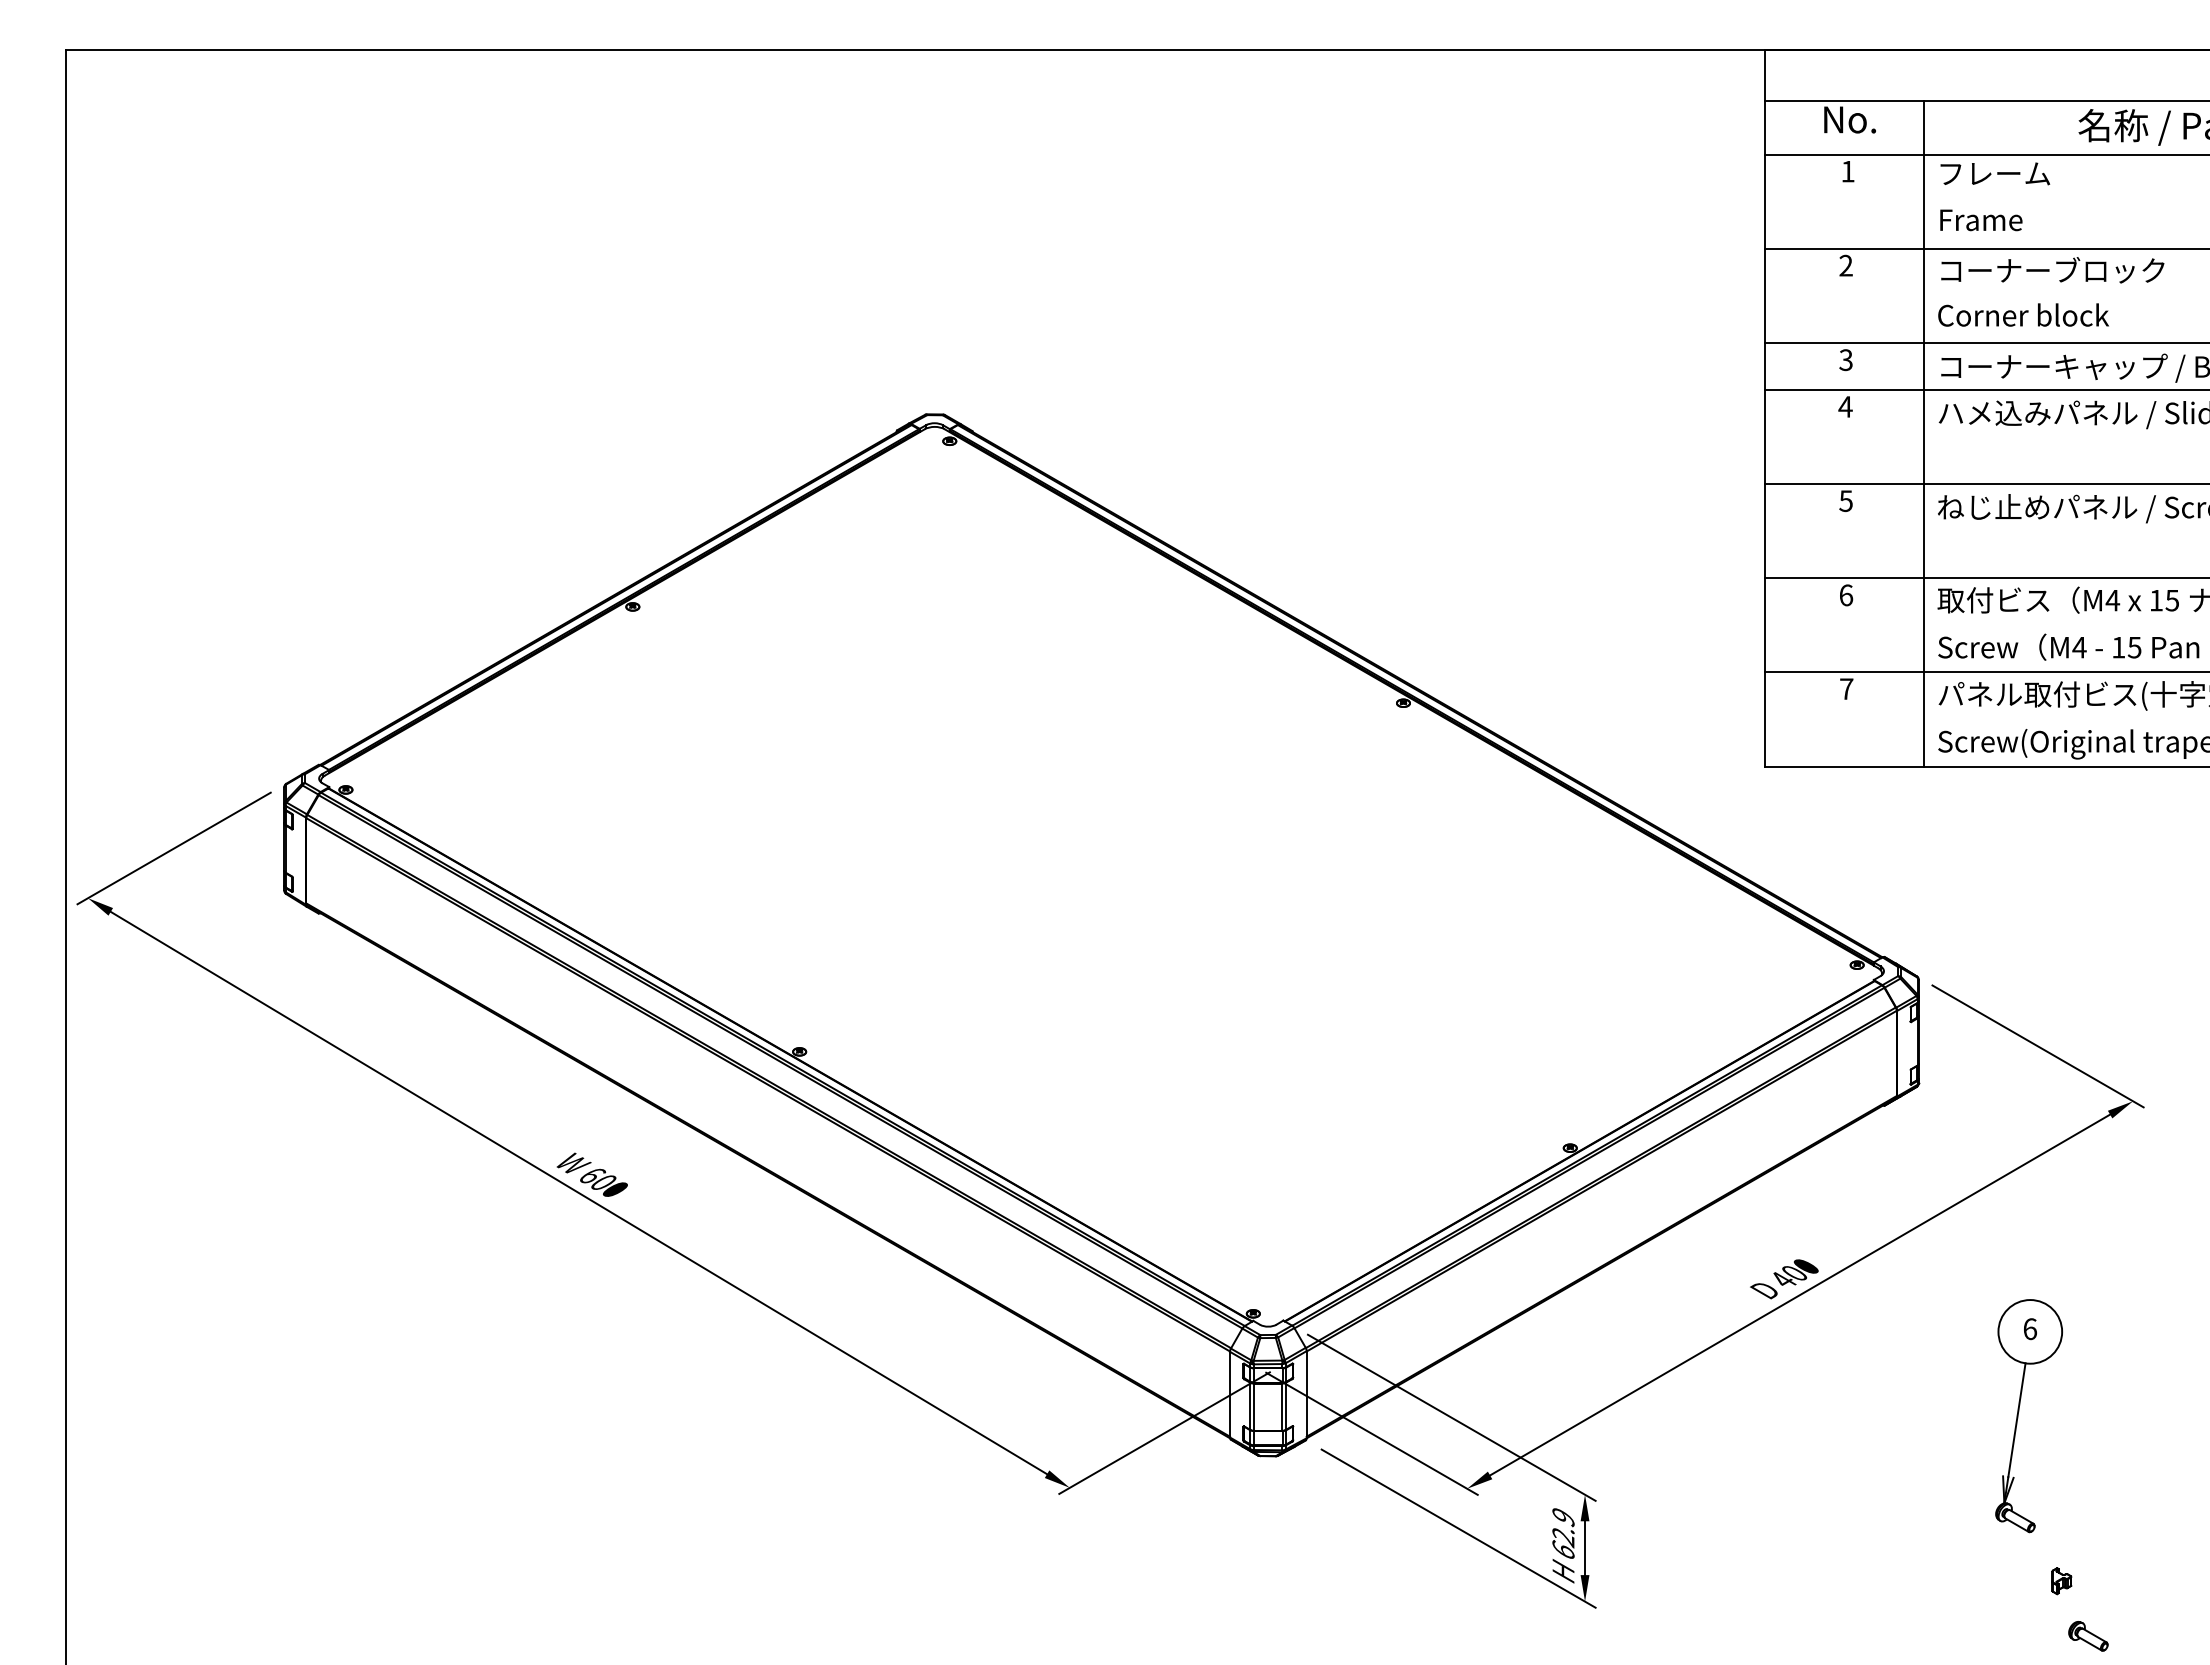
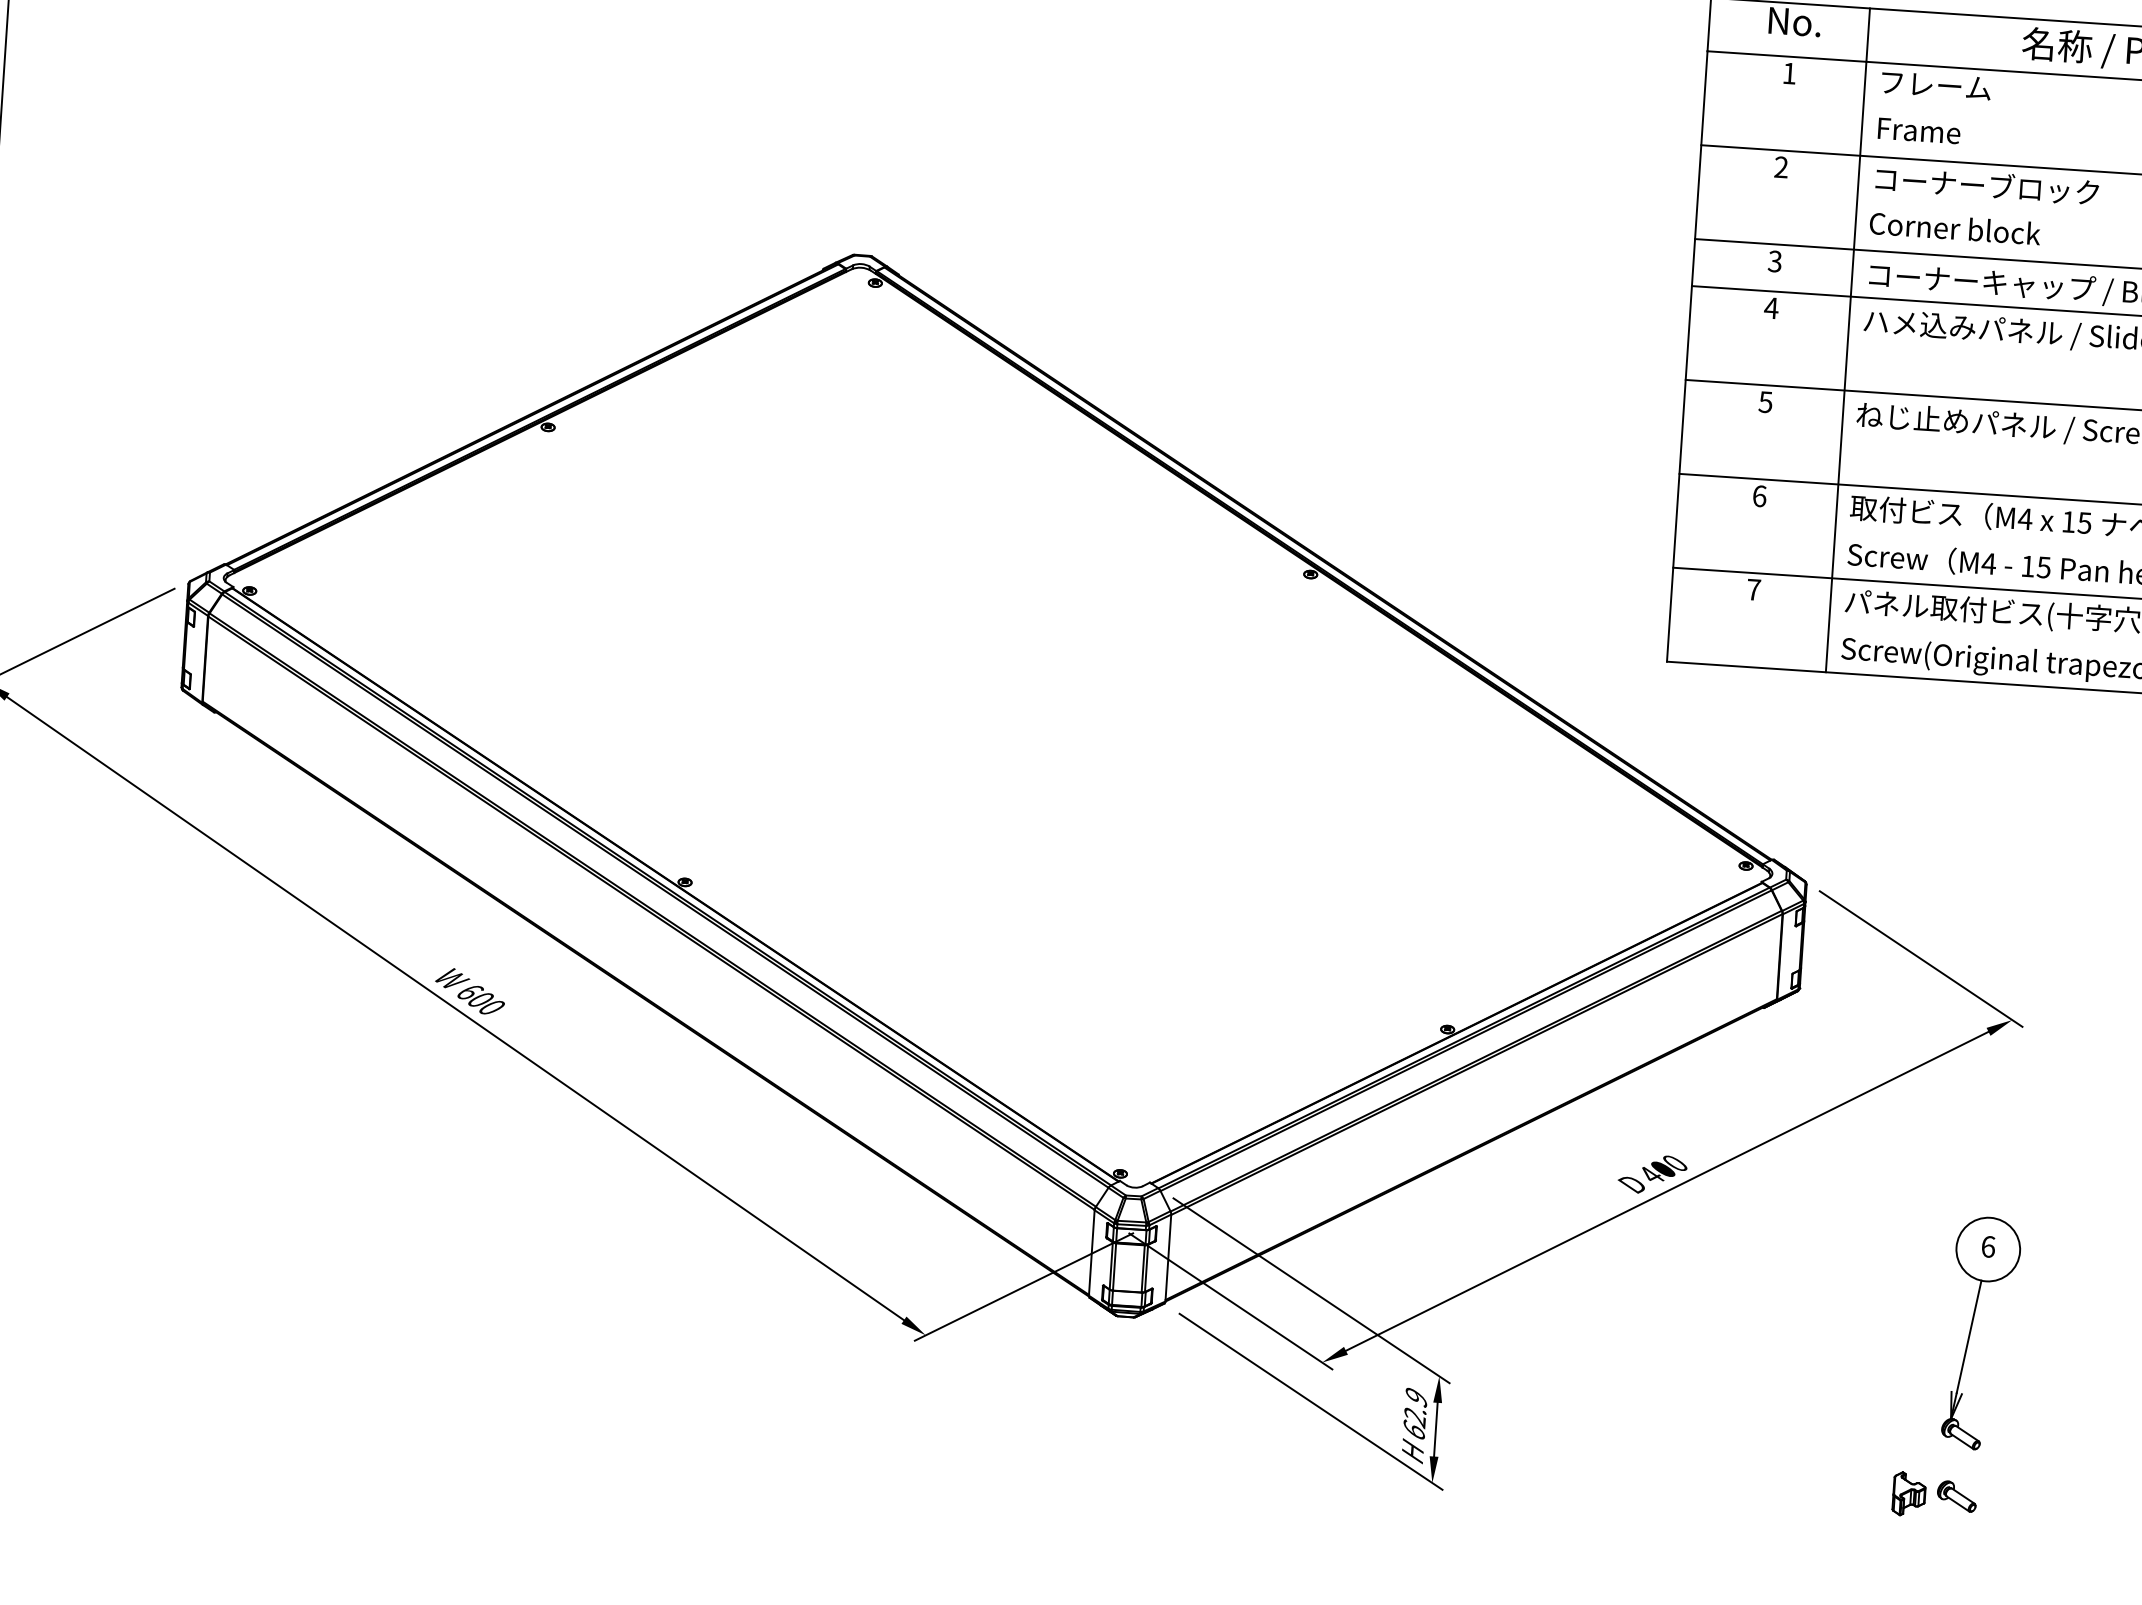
part: (2018, 1416) -> (1970, 1333), moved
part: (2061, 1580) -> (1909, 1493), size x1.67
part: (2088, 1636) -> (1957, 1496), moved

